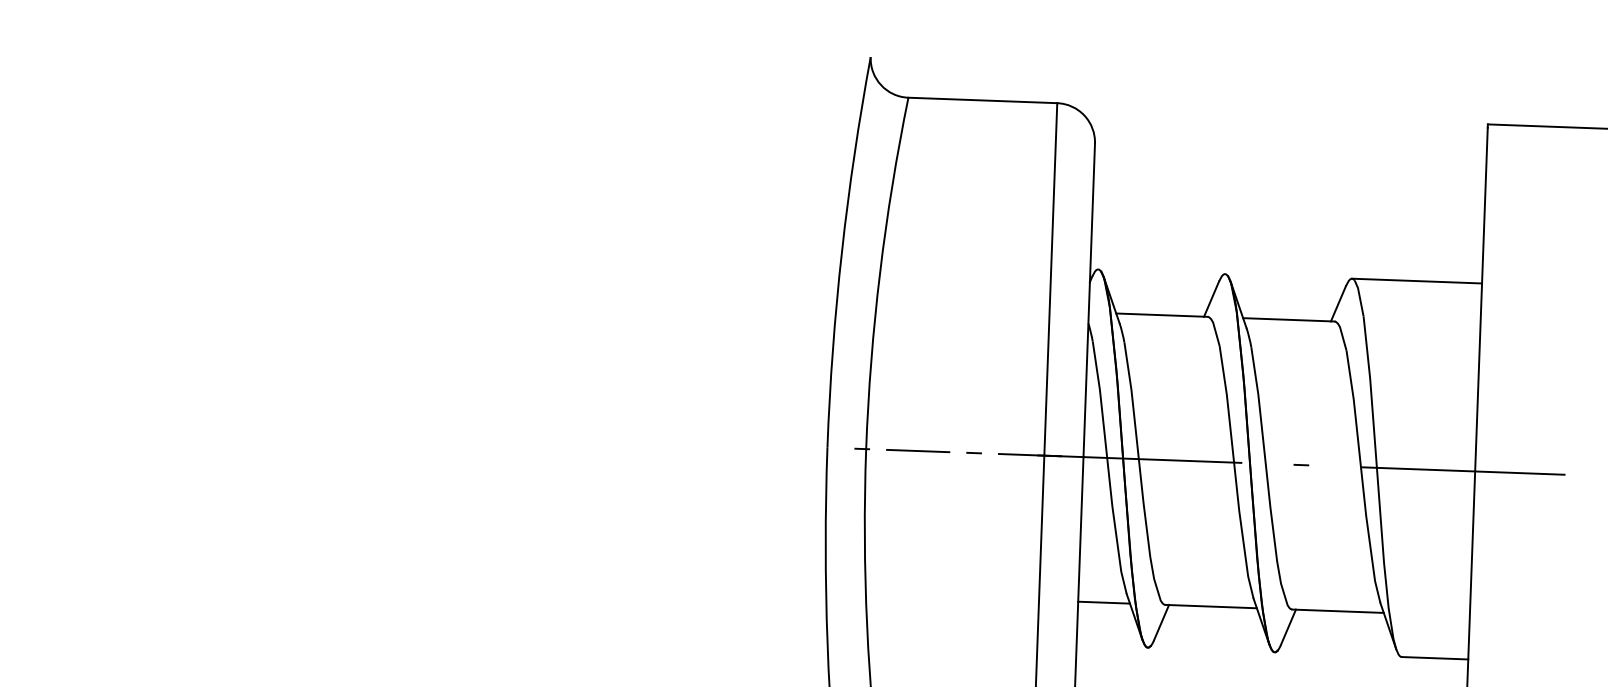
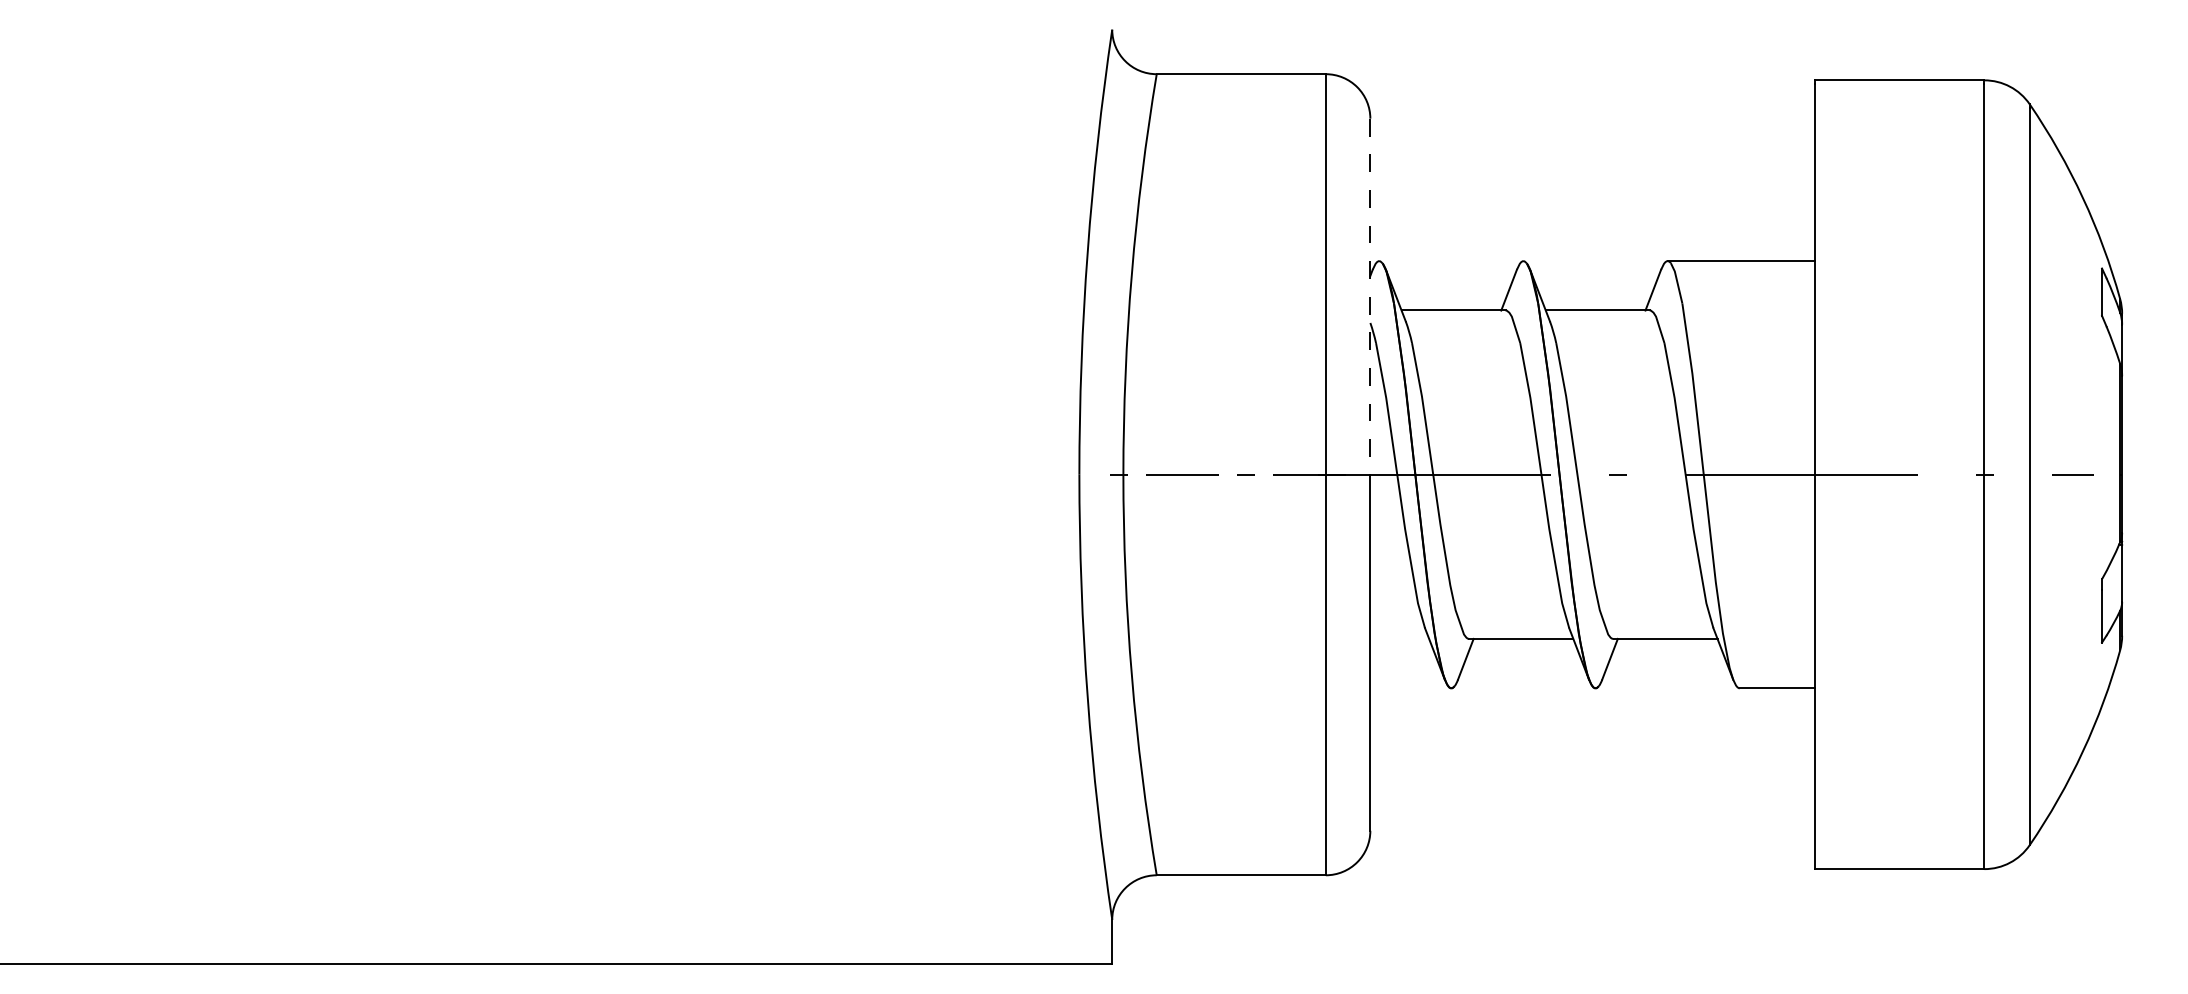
line: (1089, 301) -> (1370, 297), solid -> dashed
line: (1103, 603) -> (1399, 639), removed

